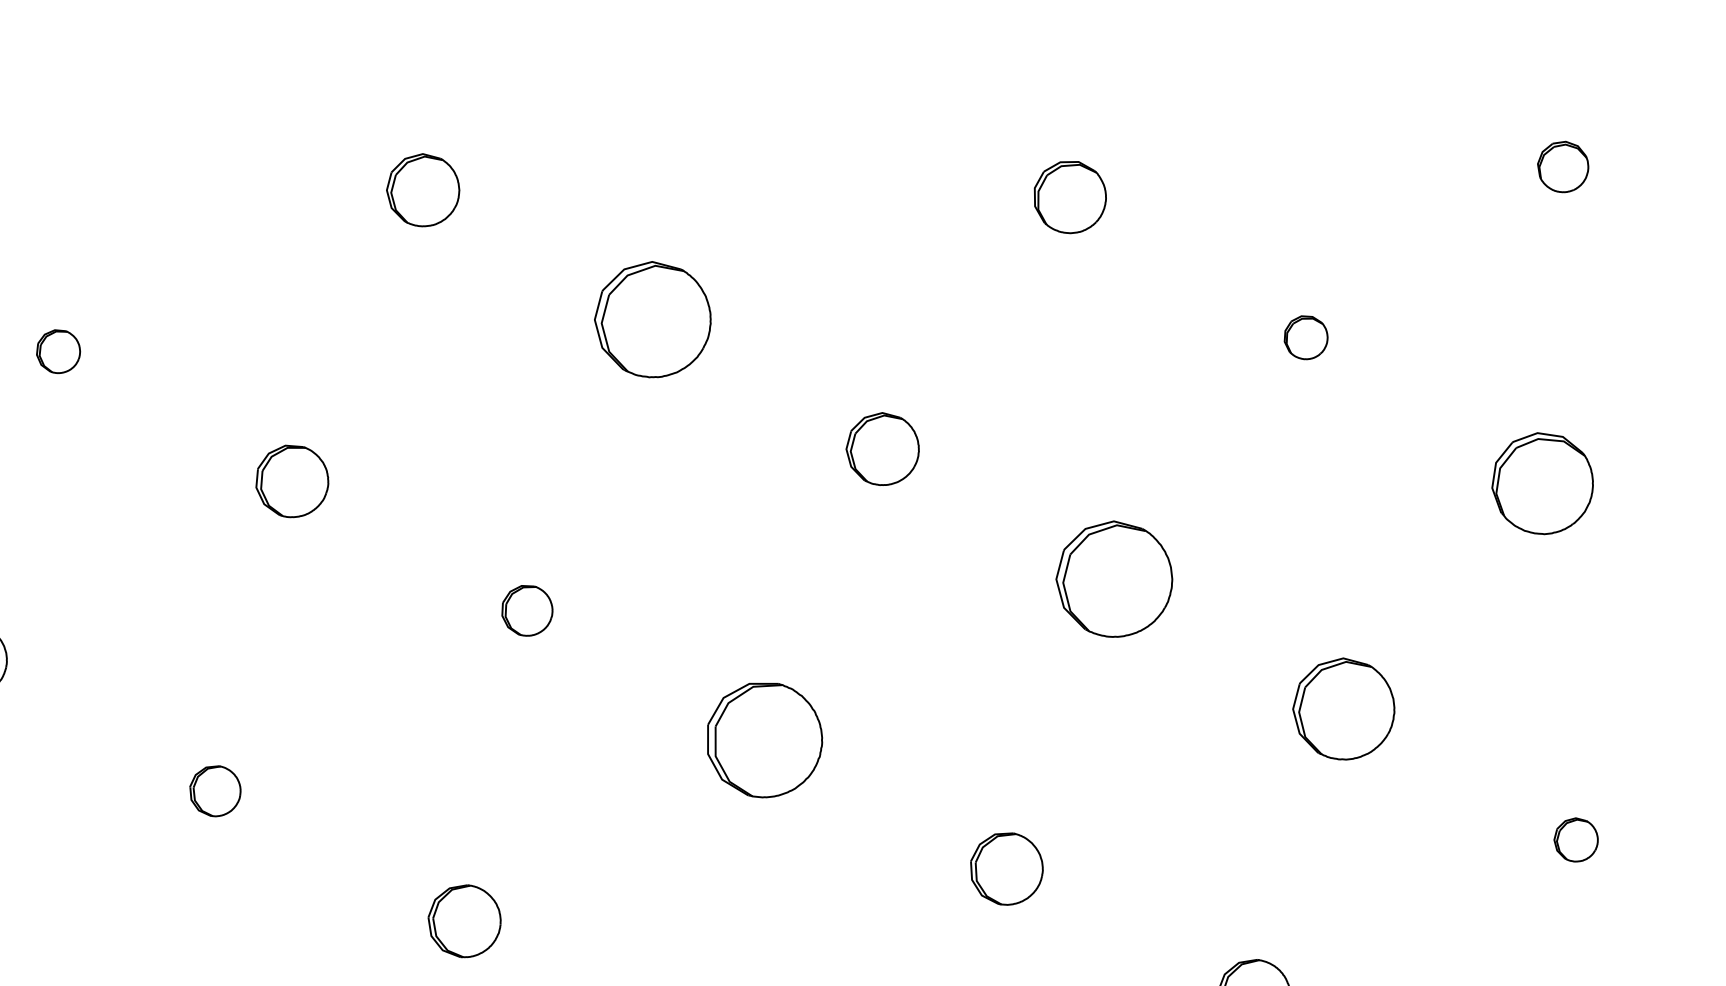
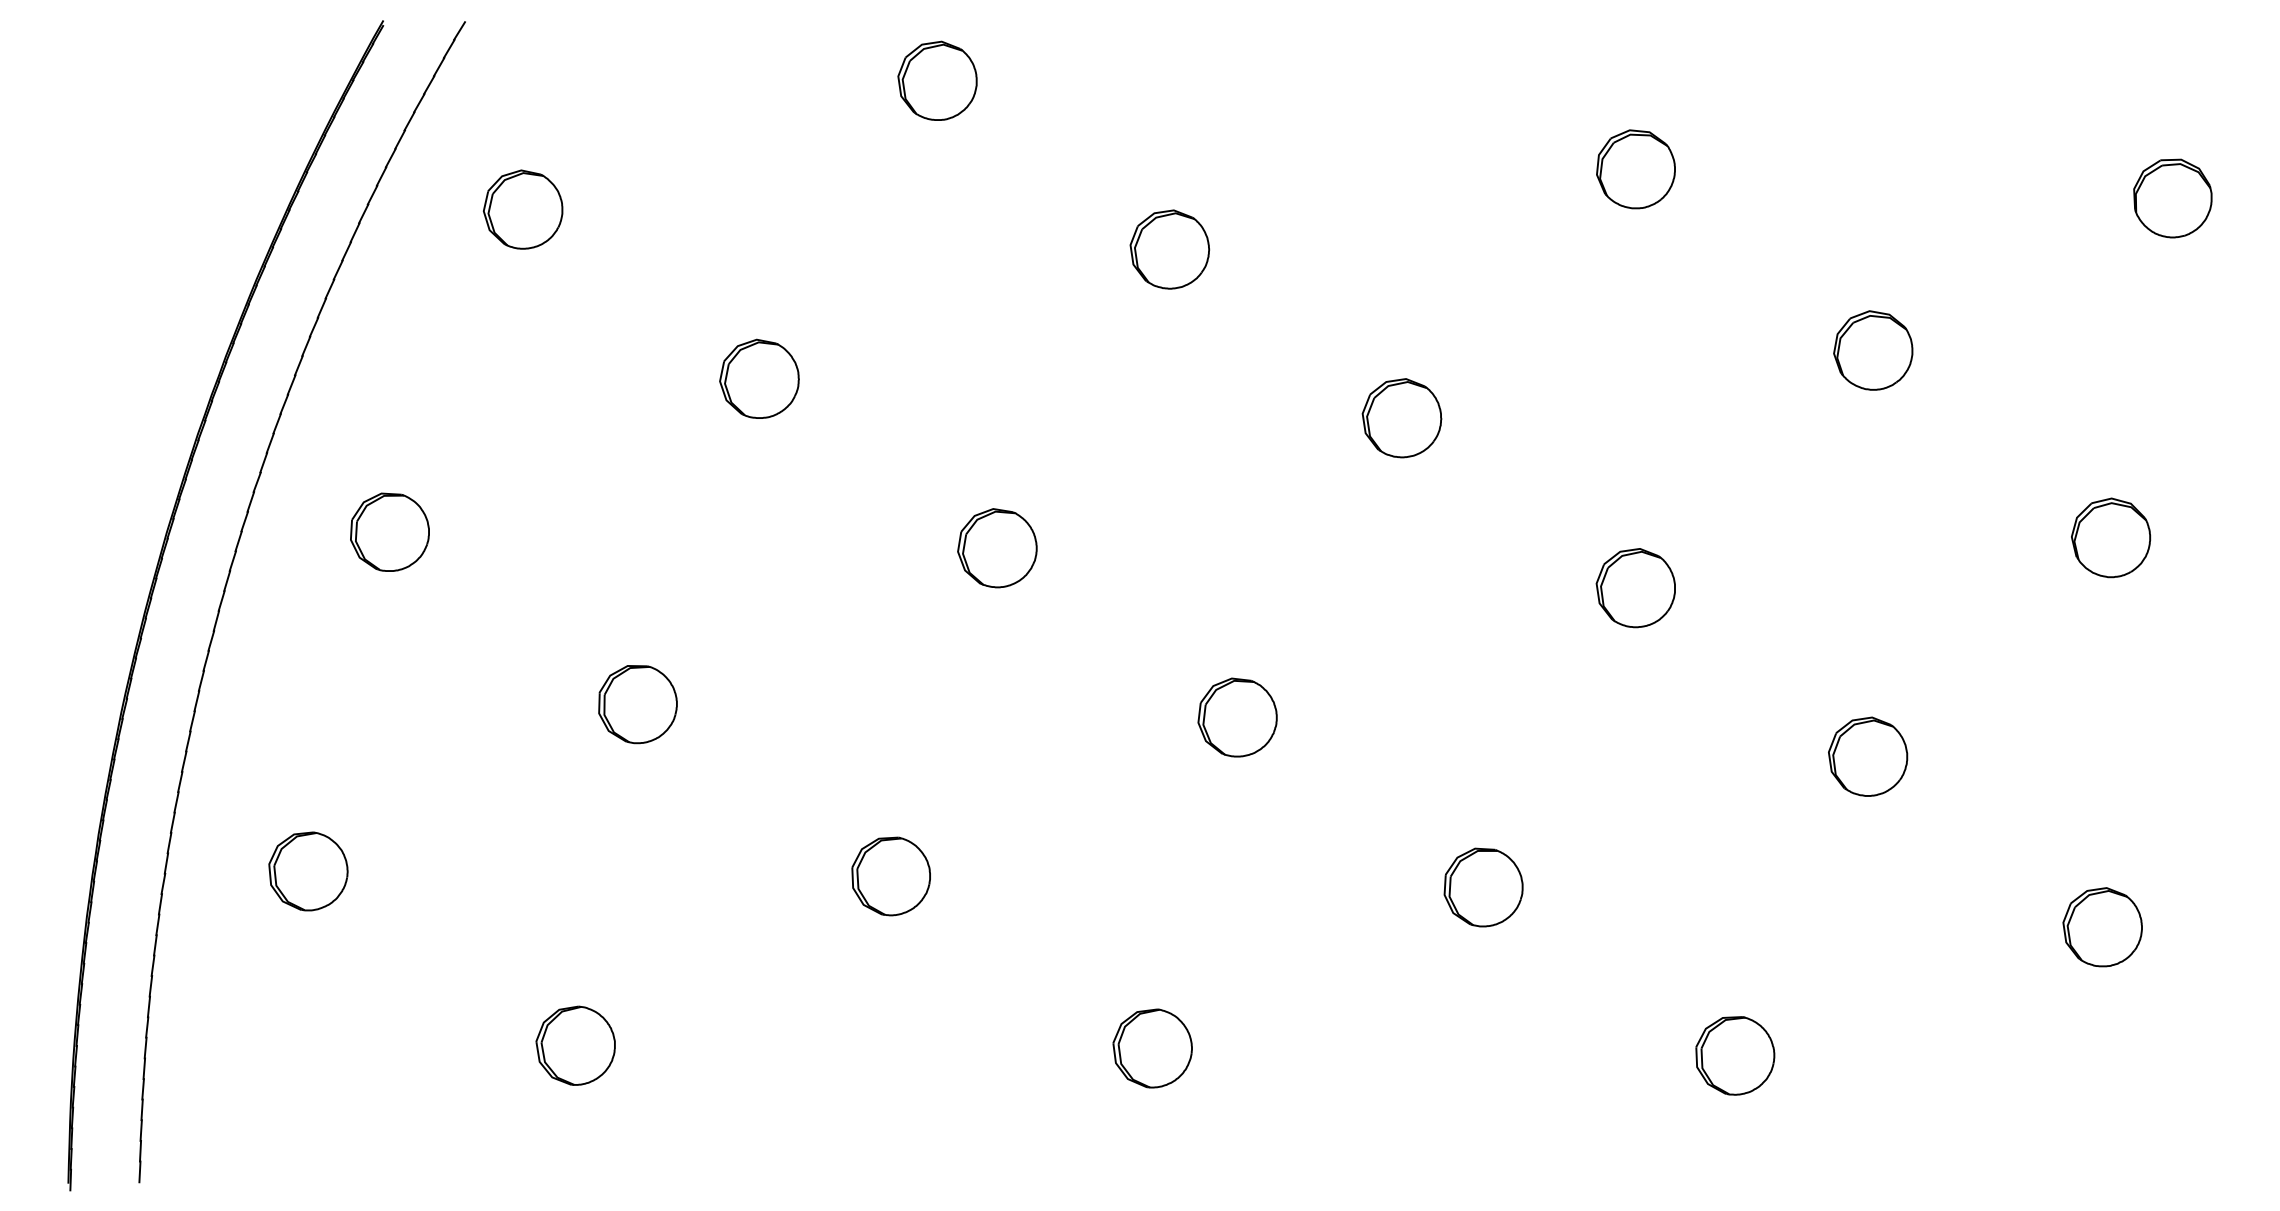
part: (1563, 167) -> (2172, 198), size x1.43
part: (652, 319) -> (1169, 249), size x0.62
part: (1306, 337) -> (1873, 350), size x1.67
part: (57, 351) -> (522, 209), size x1.67
part: (1543, 483) -> (2111, 537), size x0.71
part: (1113, 579) -> (1635, 588), size x0.62
part: (527, 610) -> (997, 548), size x1.43
part: (1344, 708) -> (1868, 756), size x0.71
part: (764, 739) -> (1237, 717), size x0.62
part: (215, 791) -> (637, 704), size x1.43
part: (1576, 840) -> (2102, 927), size x1.67

